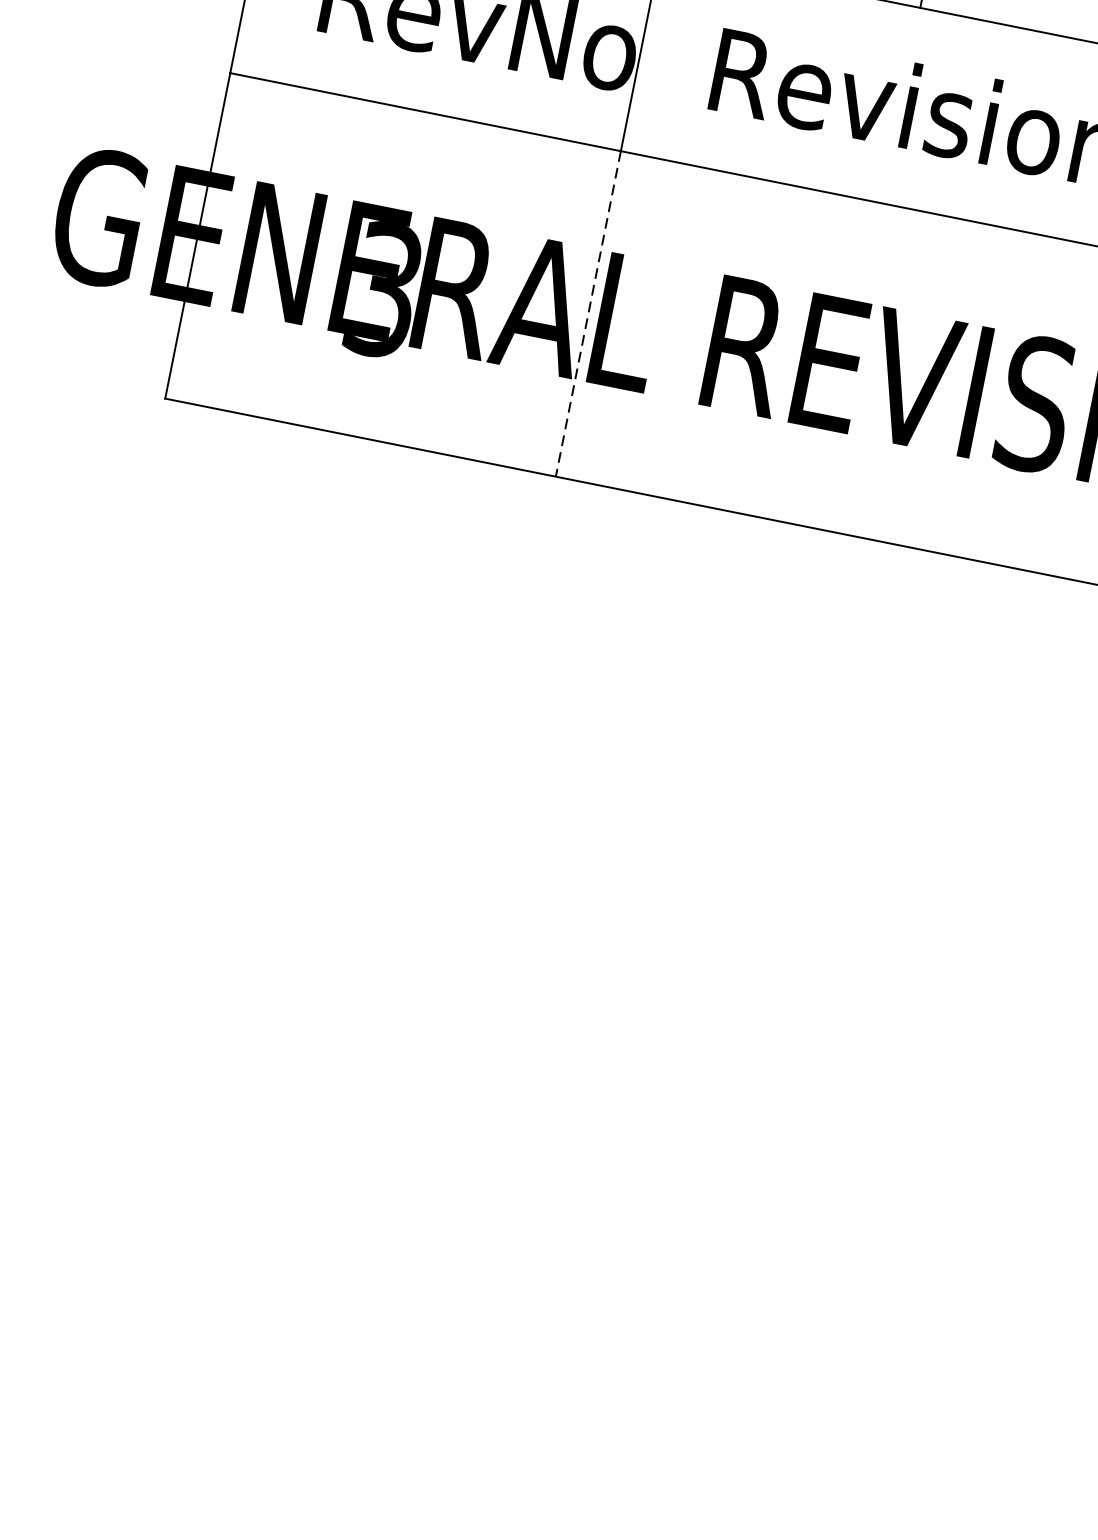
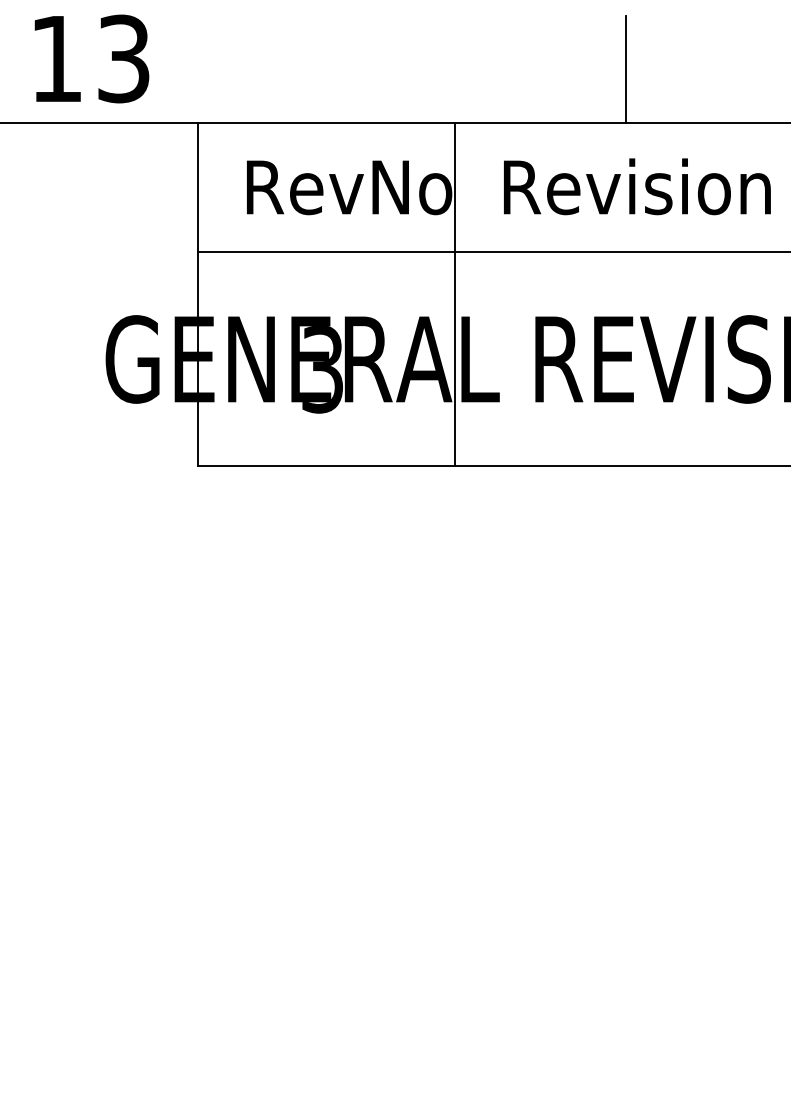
line: (588, 314) -> (454, 359), dashed -> solid

